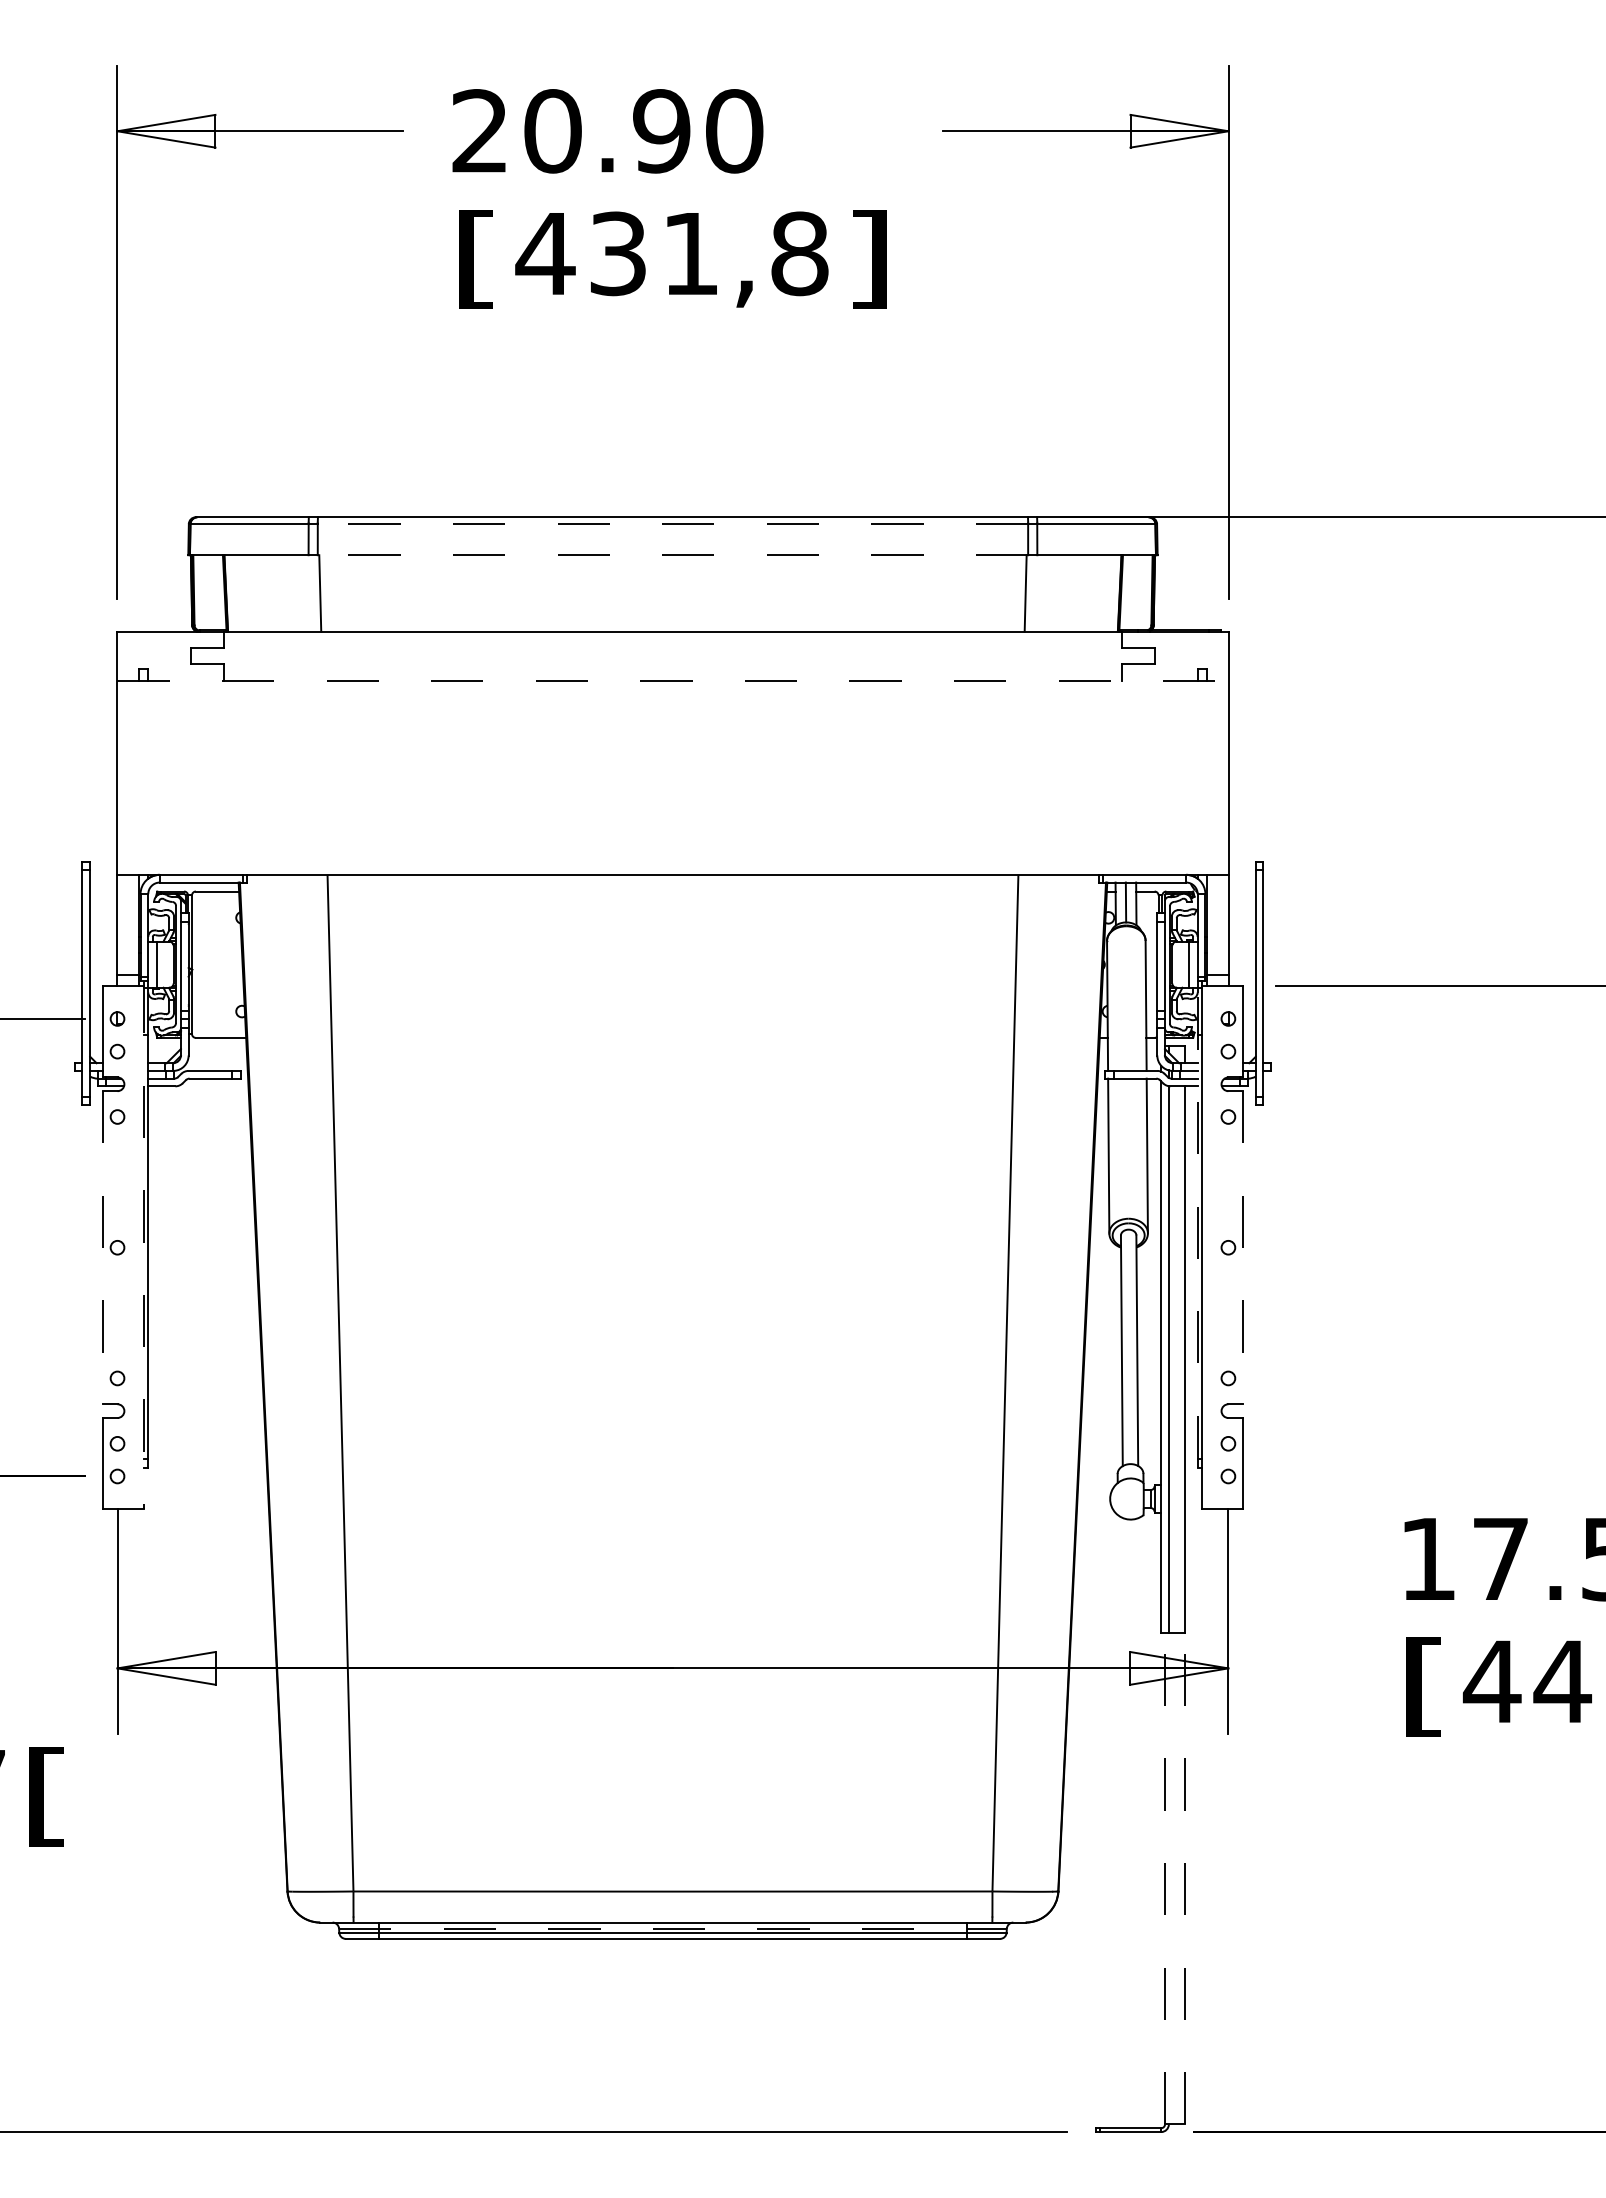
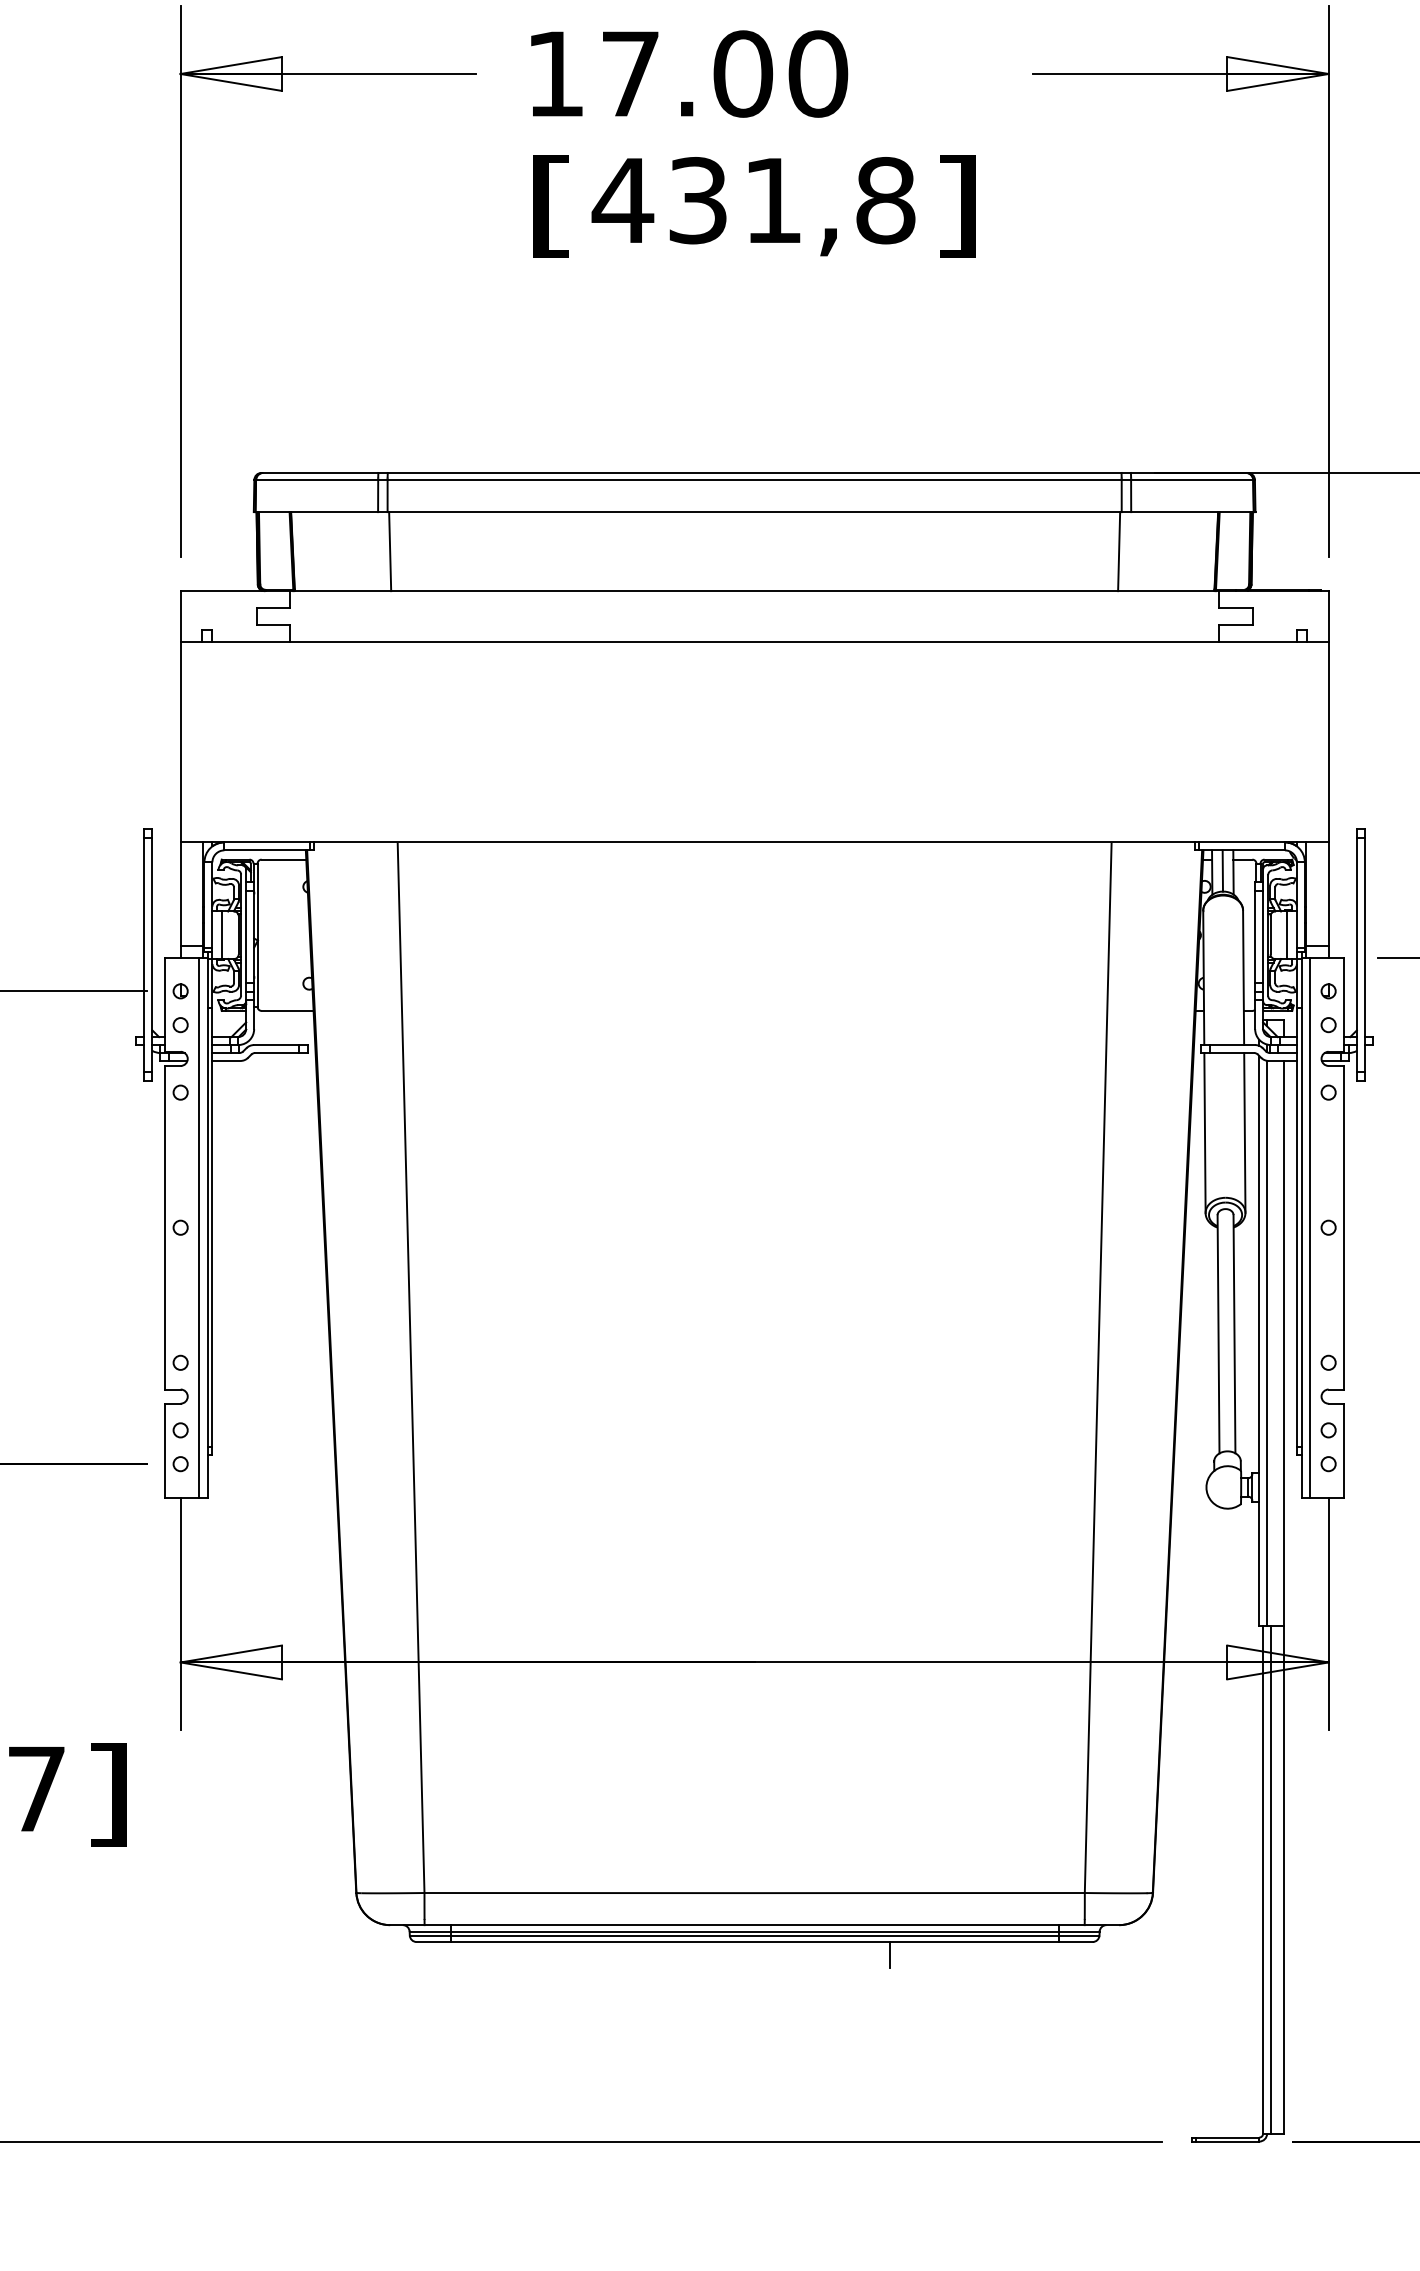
text: (571, 131) -> (649, 74), 20.90 -> 17.00
line: (672, 524) -> (754, 480), dashed -> solid
line: (672, 555) -> (754, 512), dashed -> solid
line: (672, 680) -> (754, 641), dashed -> solid
line: (1197, 1230) -> (1296, 1209), dashed -> solid
line: (143, 1245) -> (207, 1225), dashed -> solid
line: (102, 1247) -> (165, 1227), dashed -> solid
line: (135, 1247) -> (199, 1227), added
line: (1210, 1247) -> (1310, 1227), added
line: (1243, 1247) -> (1344, 1227), dashed -> solid
text: (47, 1796) -> (108, 1794), [ -> ]
line: (1165, 1878) -> (1263, 1879), dashed -> solid
line: (1172, 1878) -> (1270, 1879), added
line: (1185, 1878) -> (1284, 1879), dashed -> solid
line: (672, 1928) -> (754, 1931), dashed -> solid
line: (803, 1951) -> (889, 1955), added

